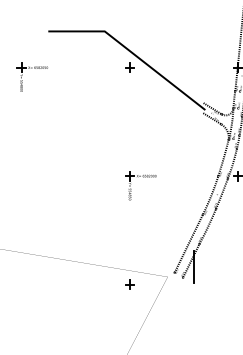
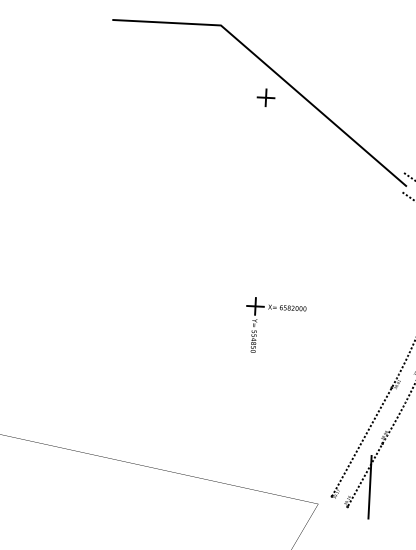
part: (31, 68) -> (76, 89), removed
part: (129, 284) -> (243, 514), removed

